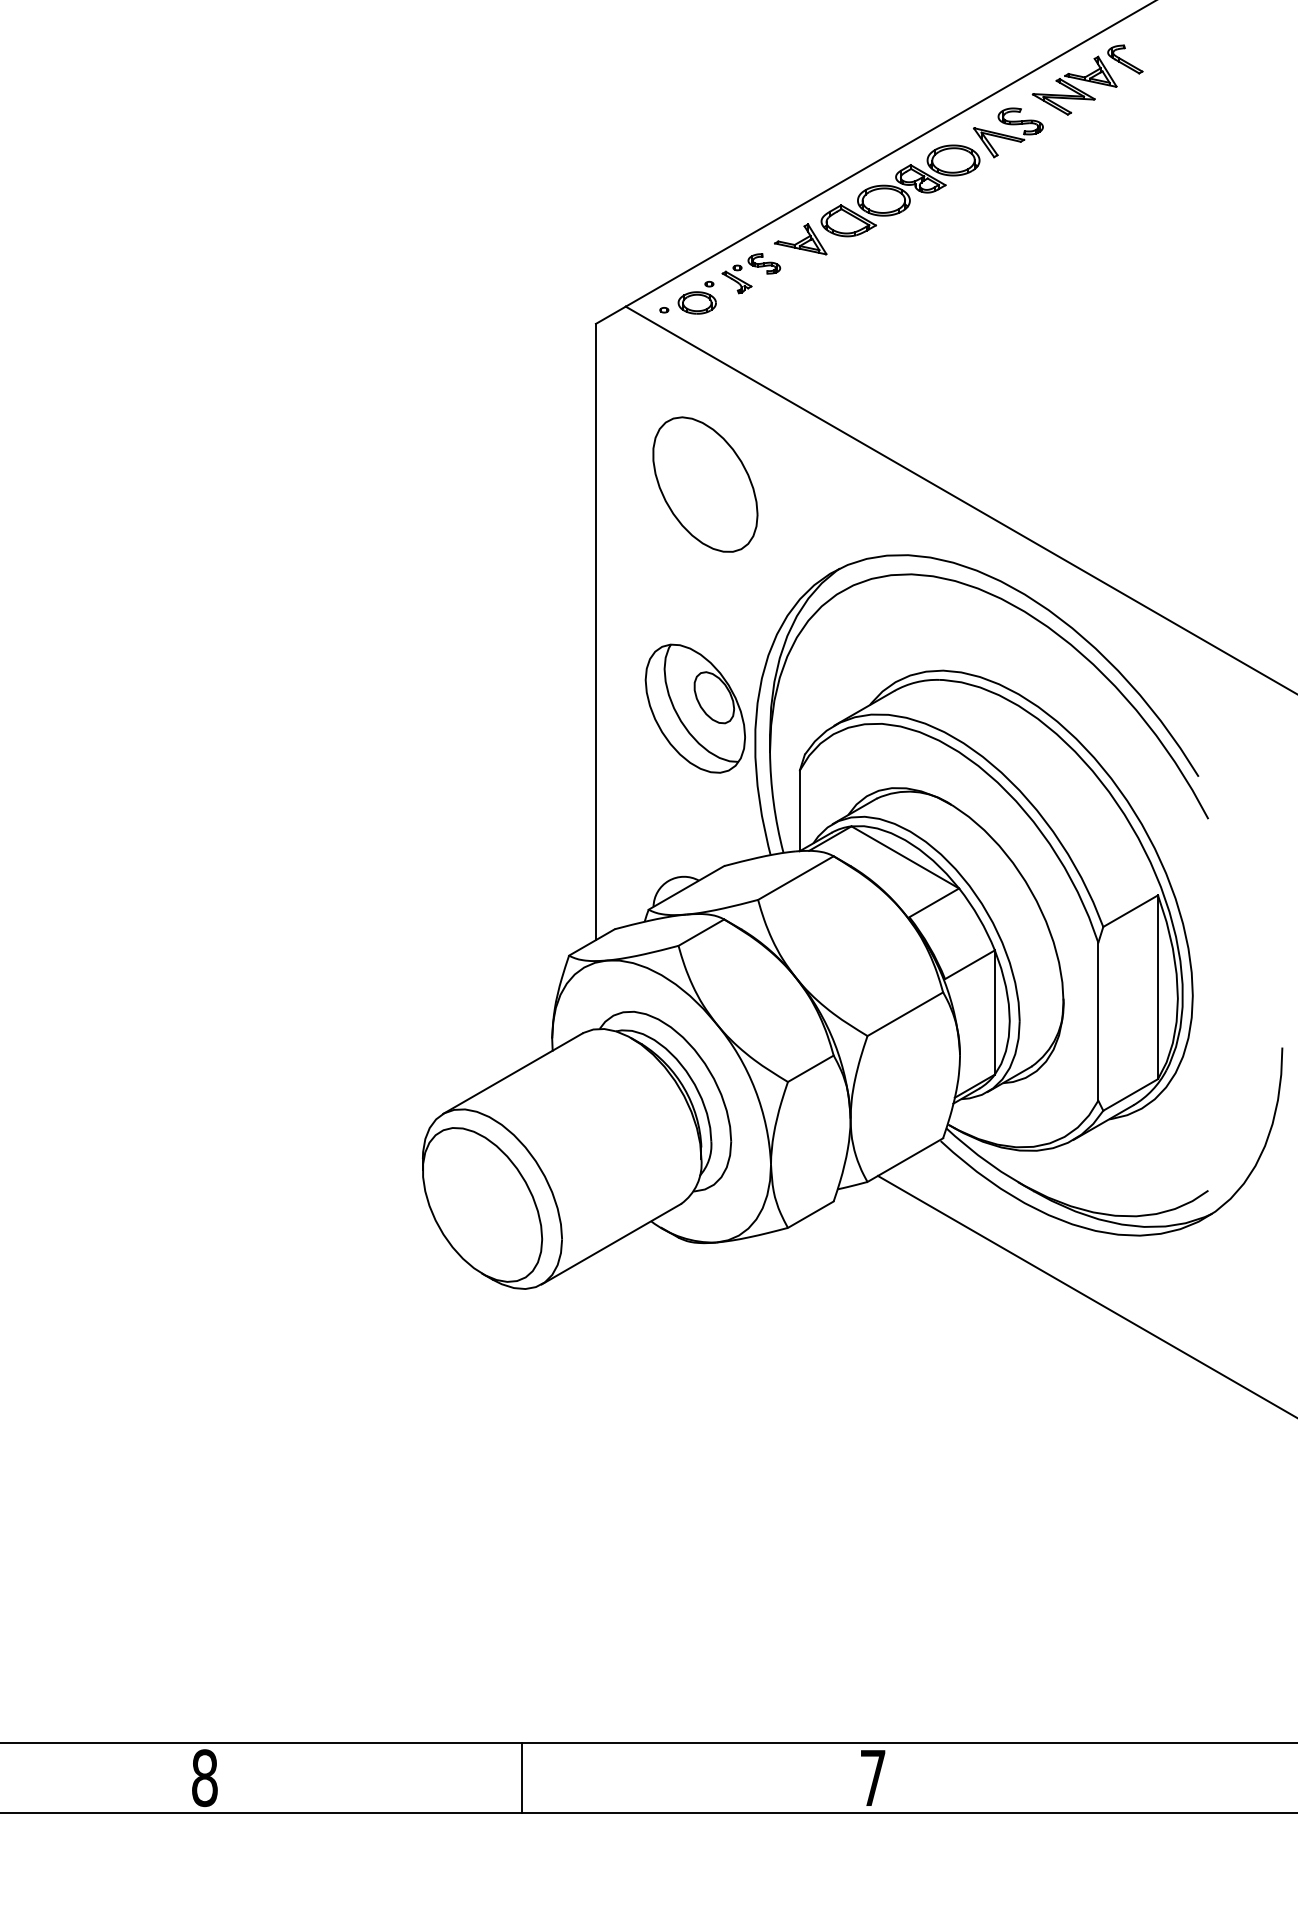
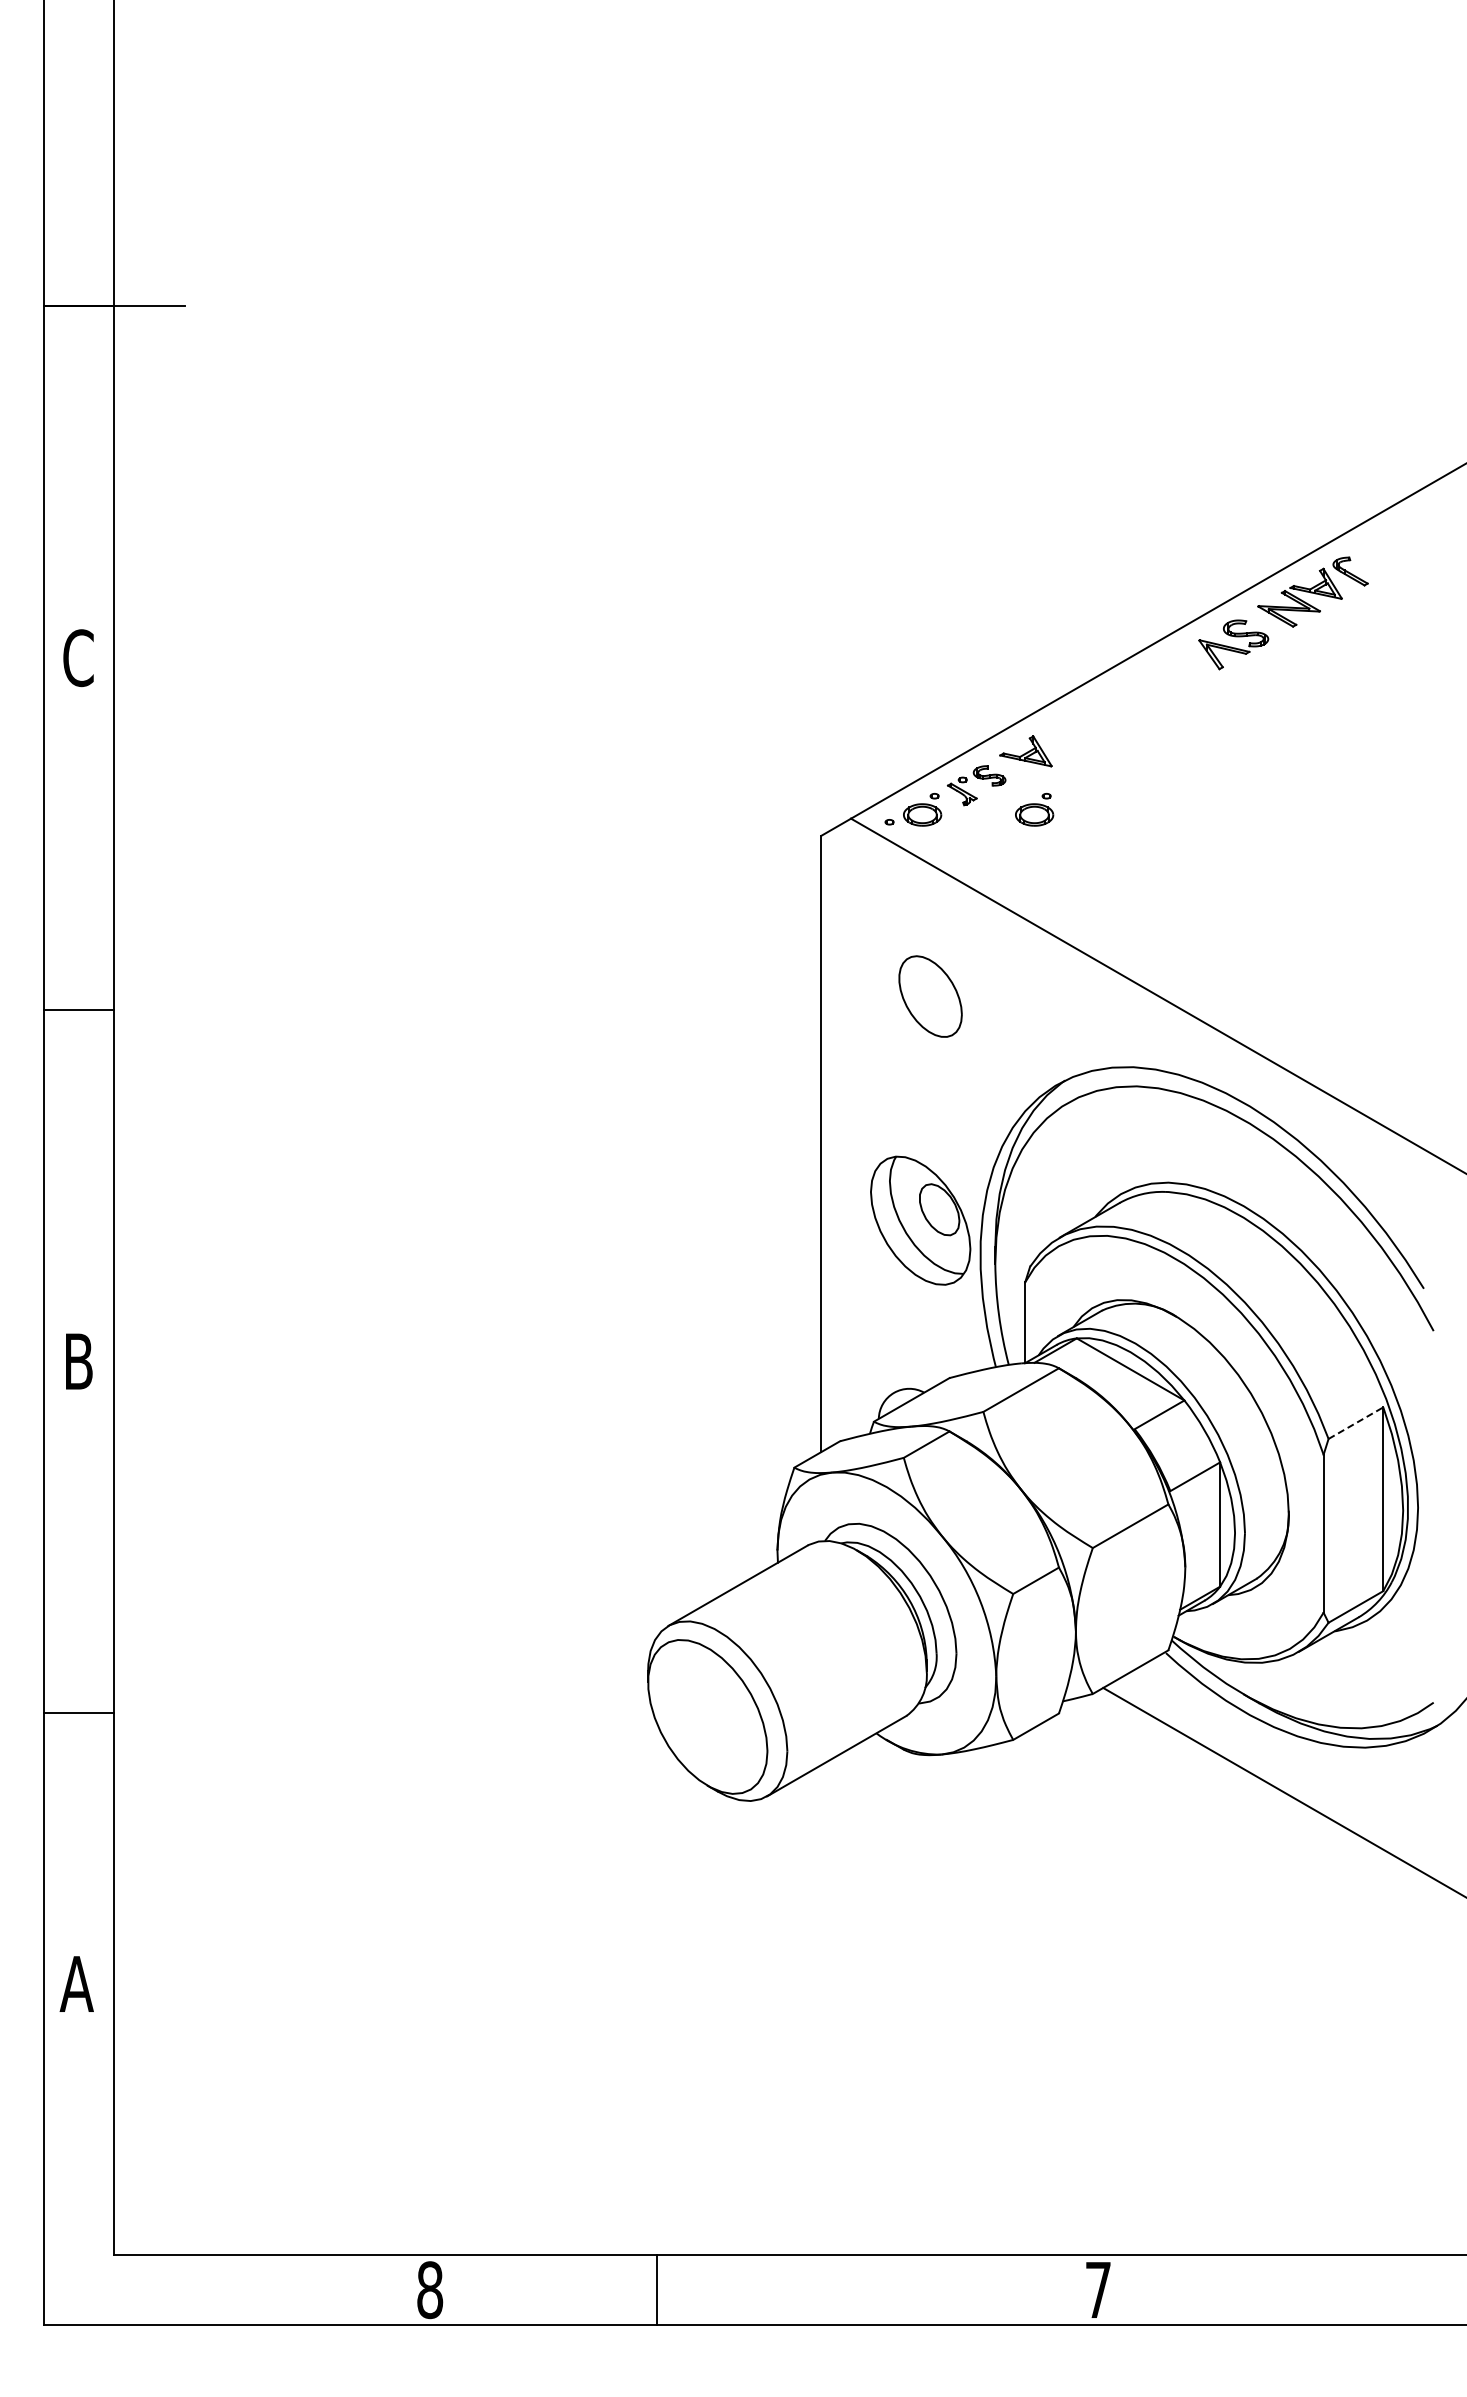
part: (900, 190) -> (1125, 702), removed
part: (809, 297) -> (1034, 809), added
part: (705, 484) -> (930, 996), size x0.6
line: (1130, 911) -> (1355, 1423), solid -> dashed
line: (522, 1777) -> (657, 2289), moved

